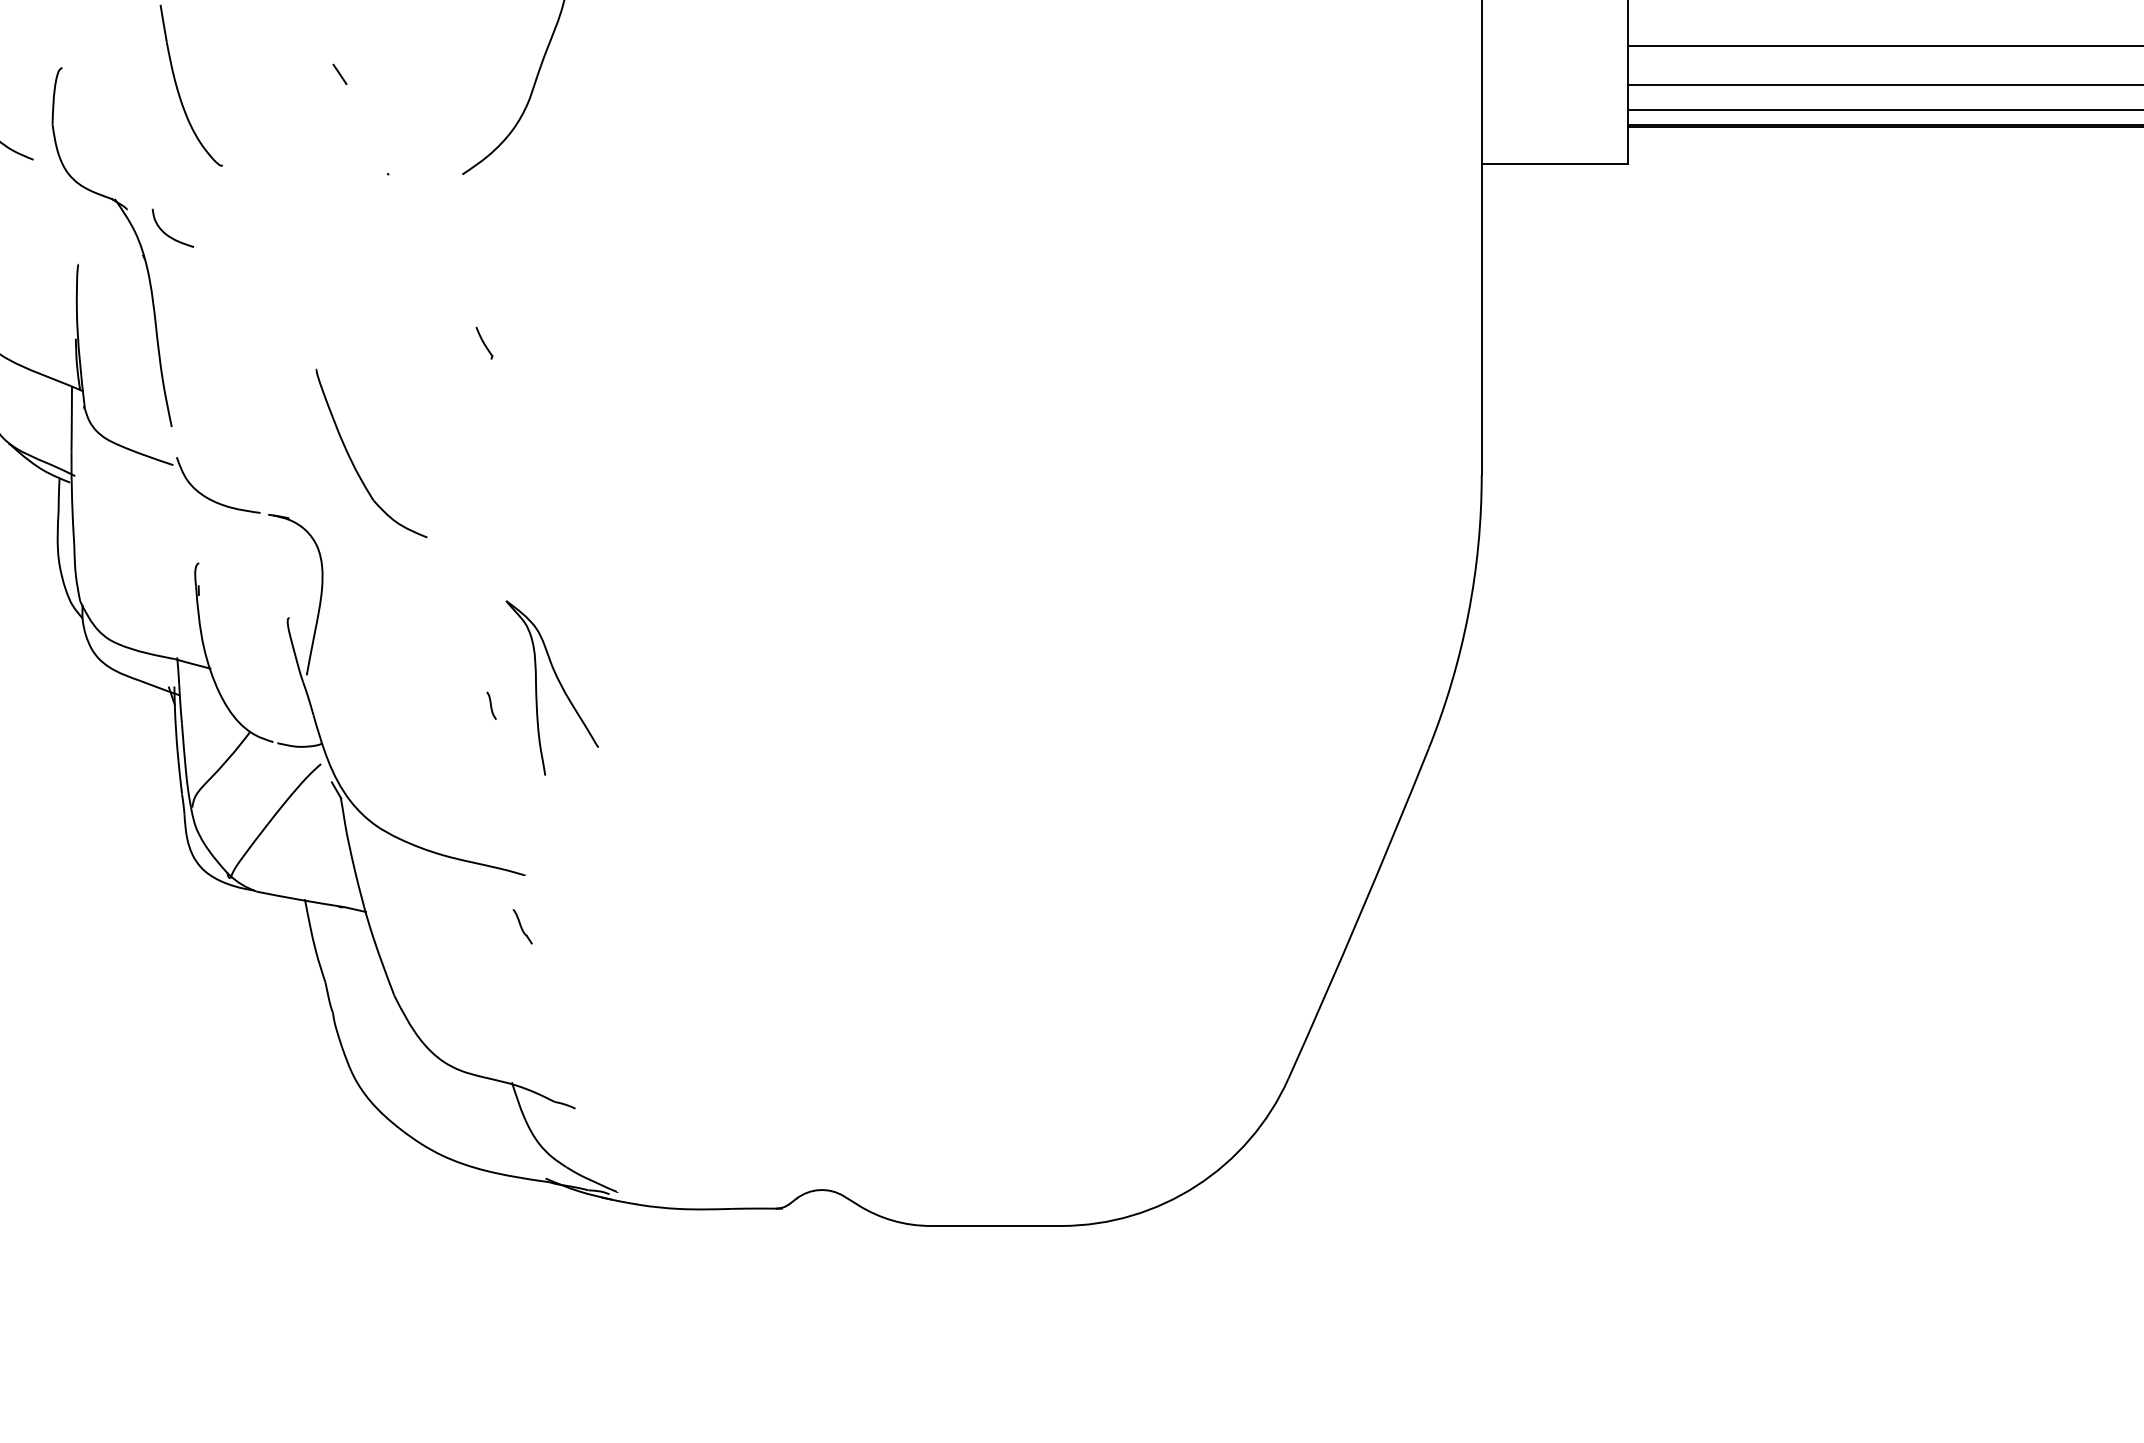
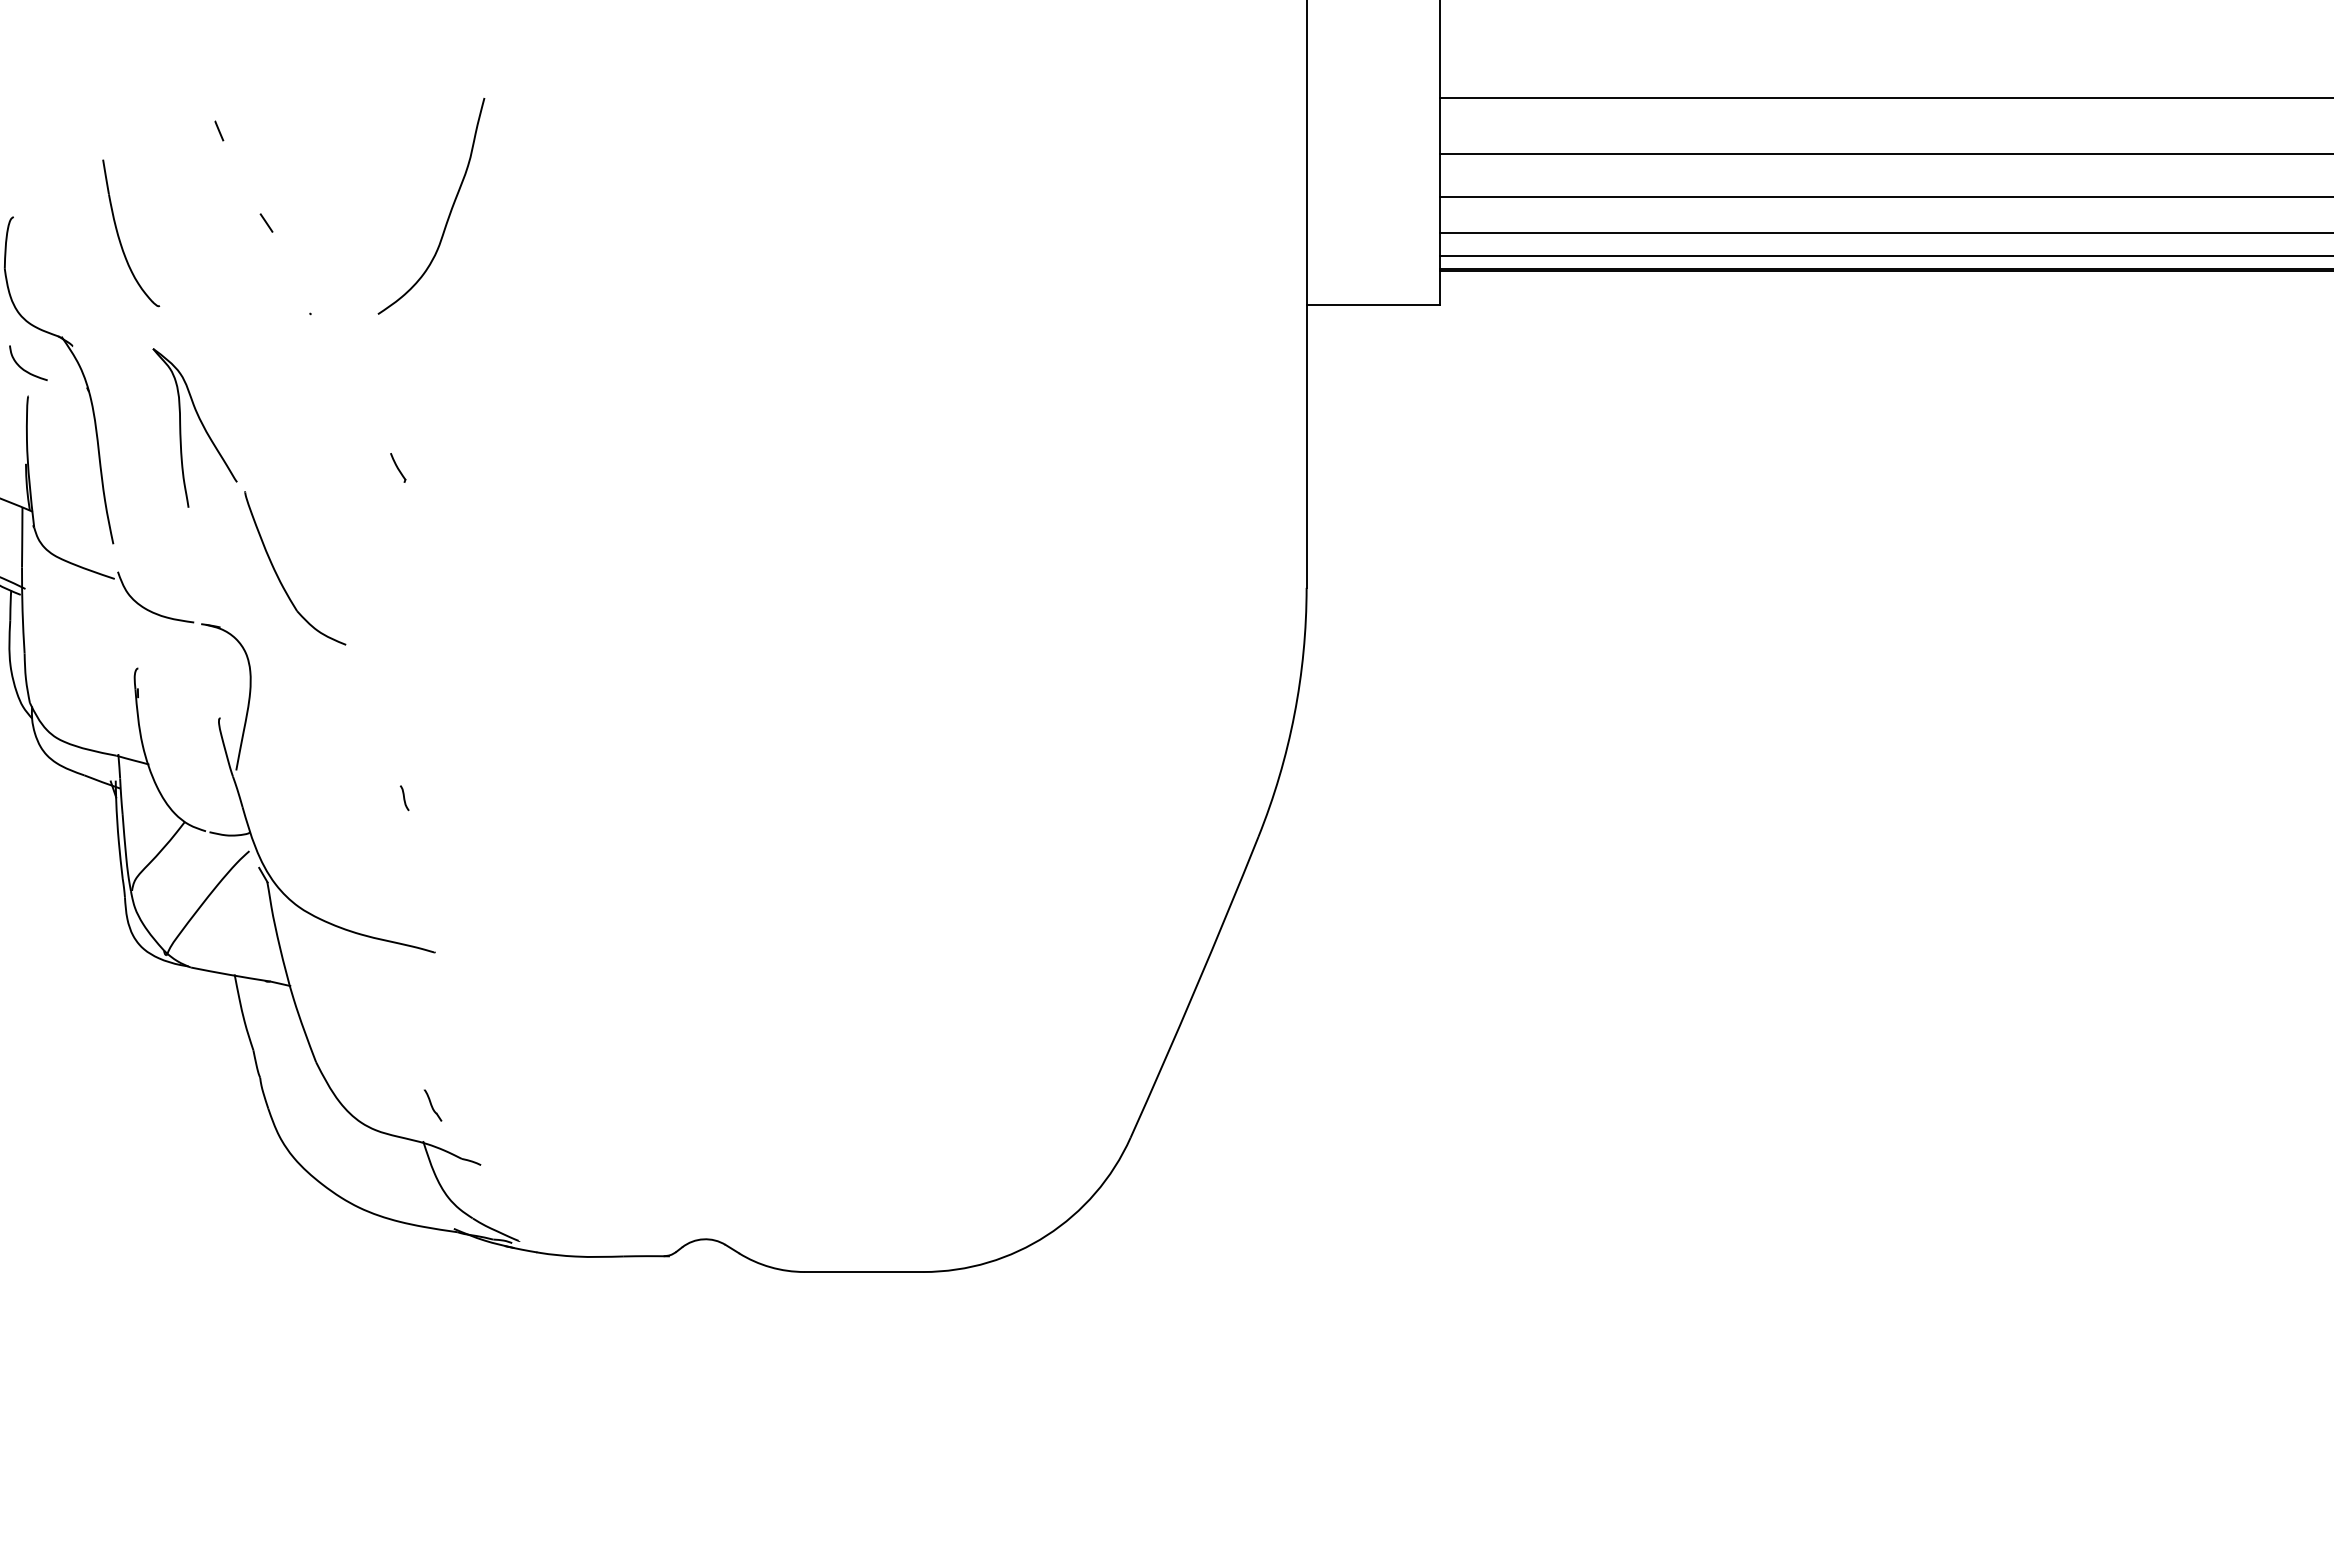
curve: (167, 234) -> (23, 368), moved
part: (559, 684) -> (201, 424), moved
part: (522, 926) -> (432, 1105), moved

